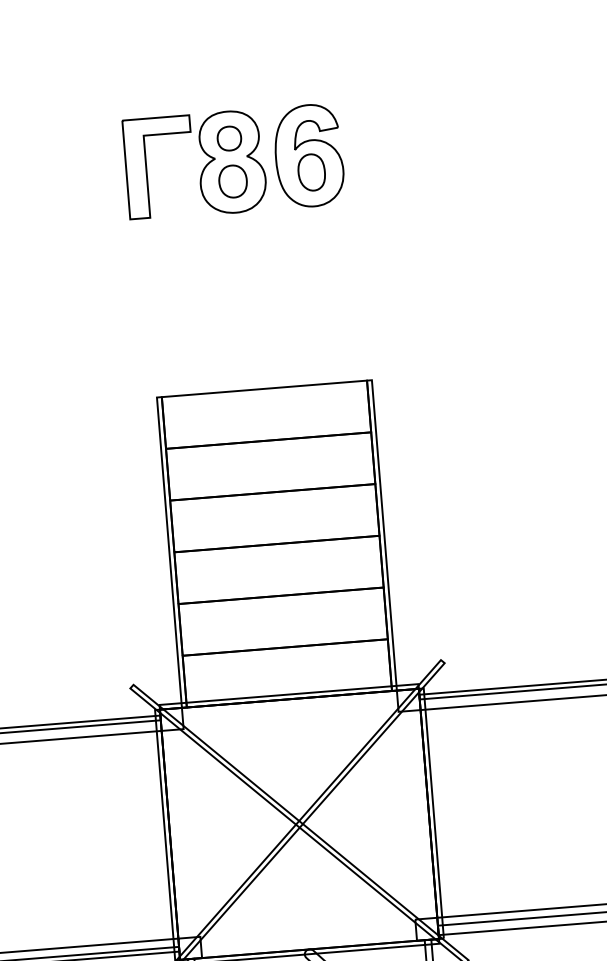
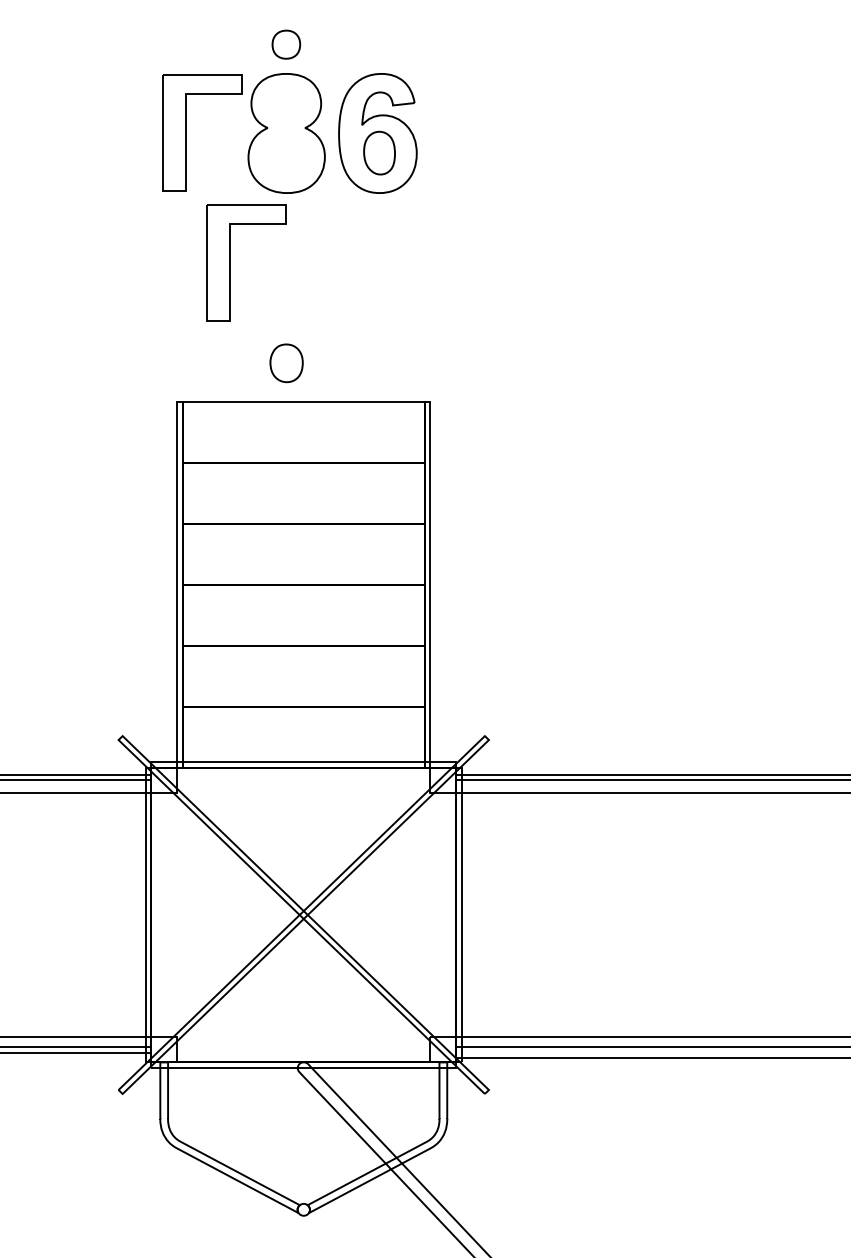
part: (229, 138) -> (286, 44), moved
part: (233, 181) -> (286, 363), moved
part: (192, 275) -> (230, 262), added

